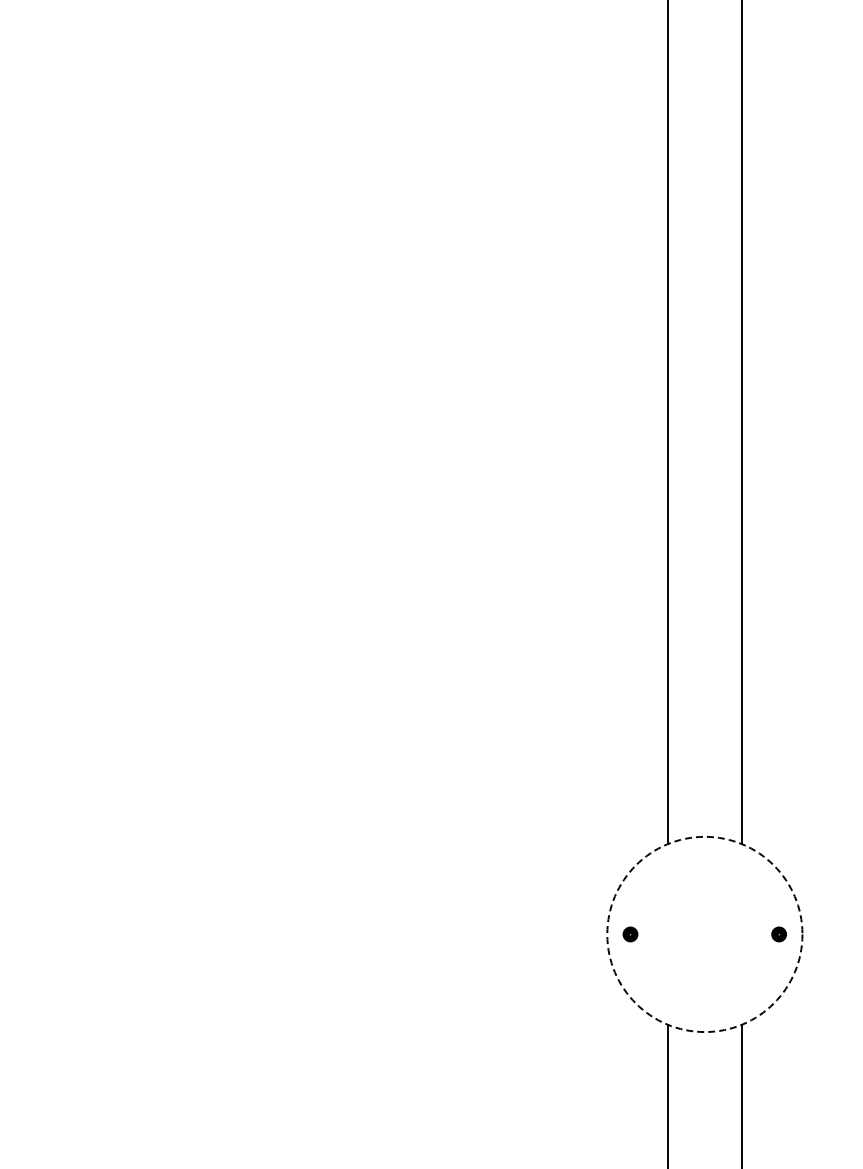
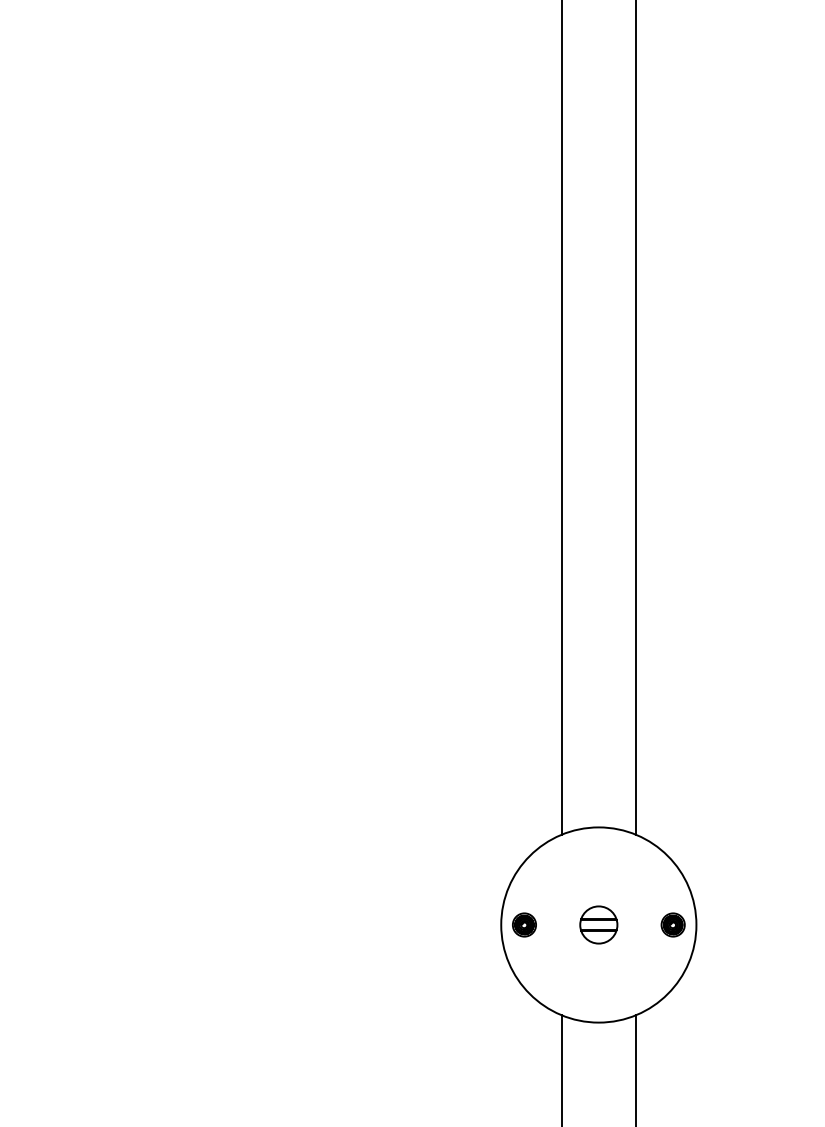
part: (630, 934) -> (524, 925), size x1.67
circle: (704, 934) -> (598, 925), dashed -> solid
part: (704, 934) -> (598, 925), added
part: (778, 934) -> (672, 925), size x1.67

